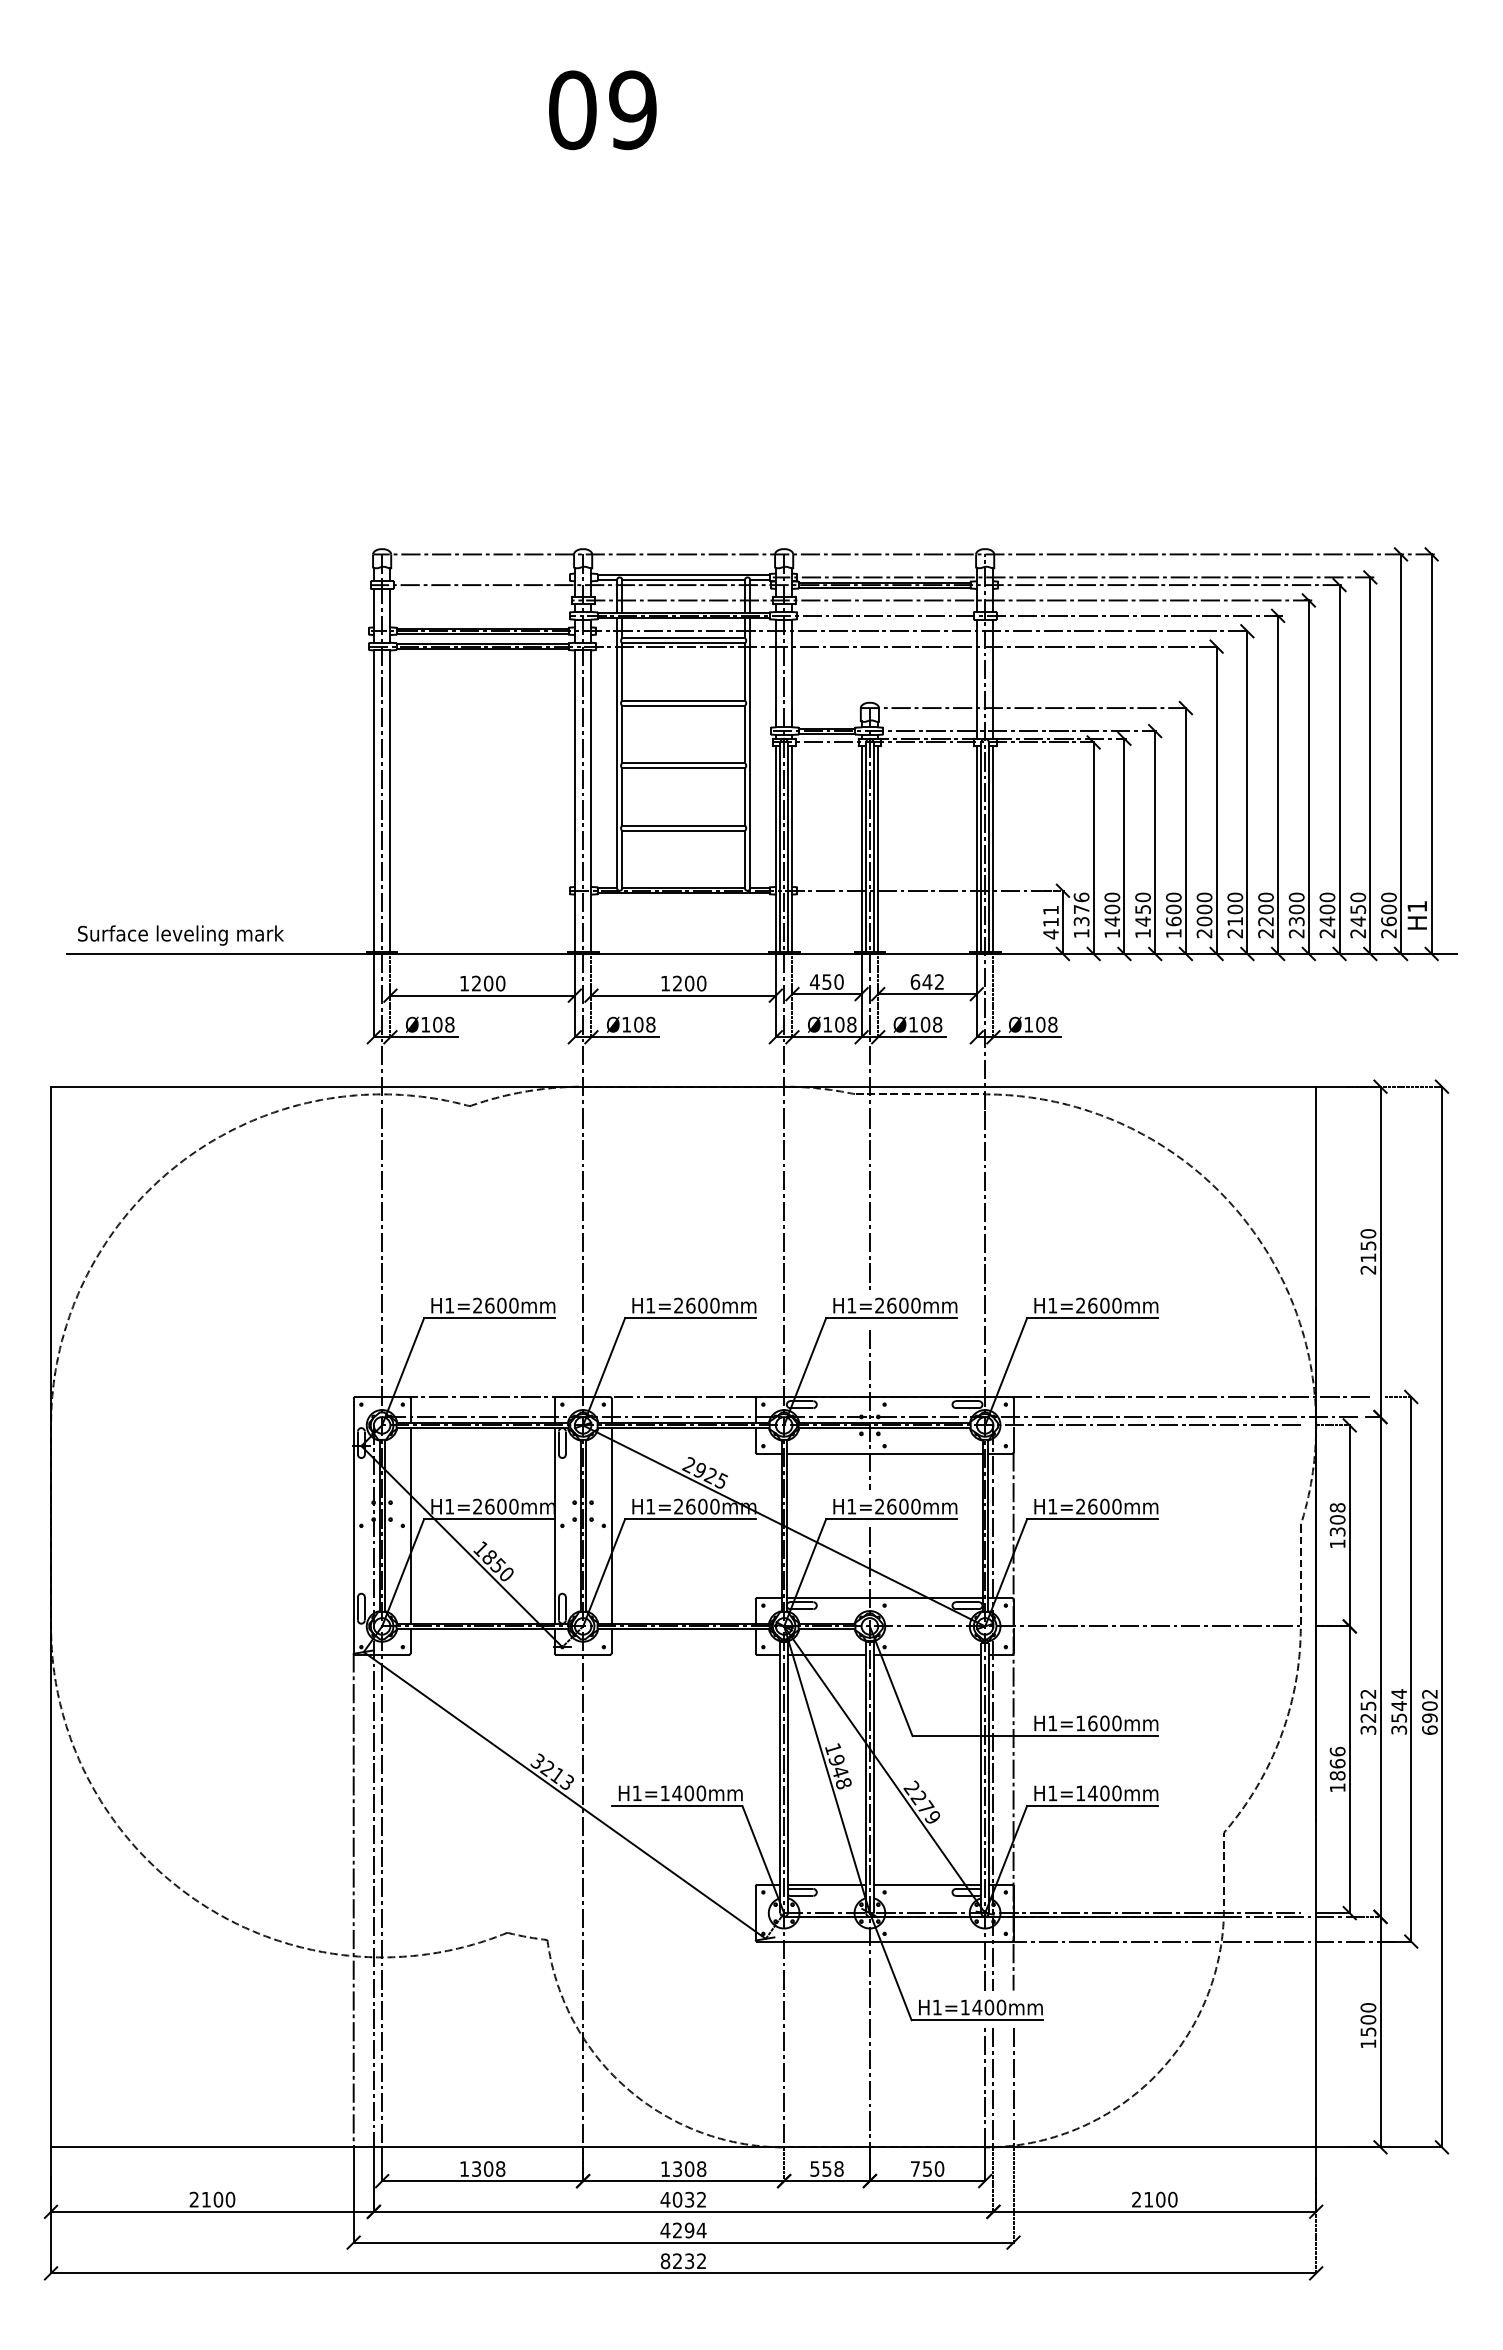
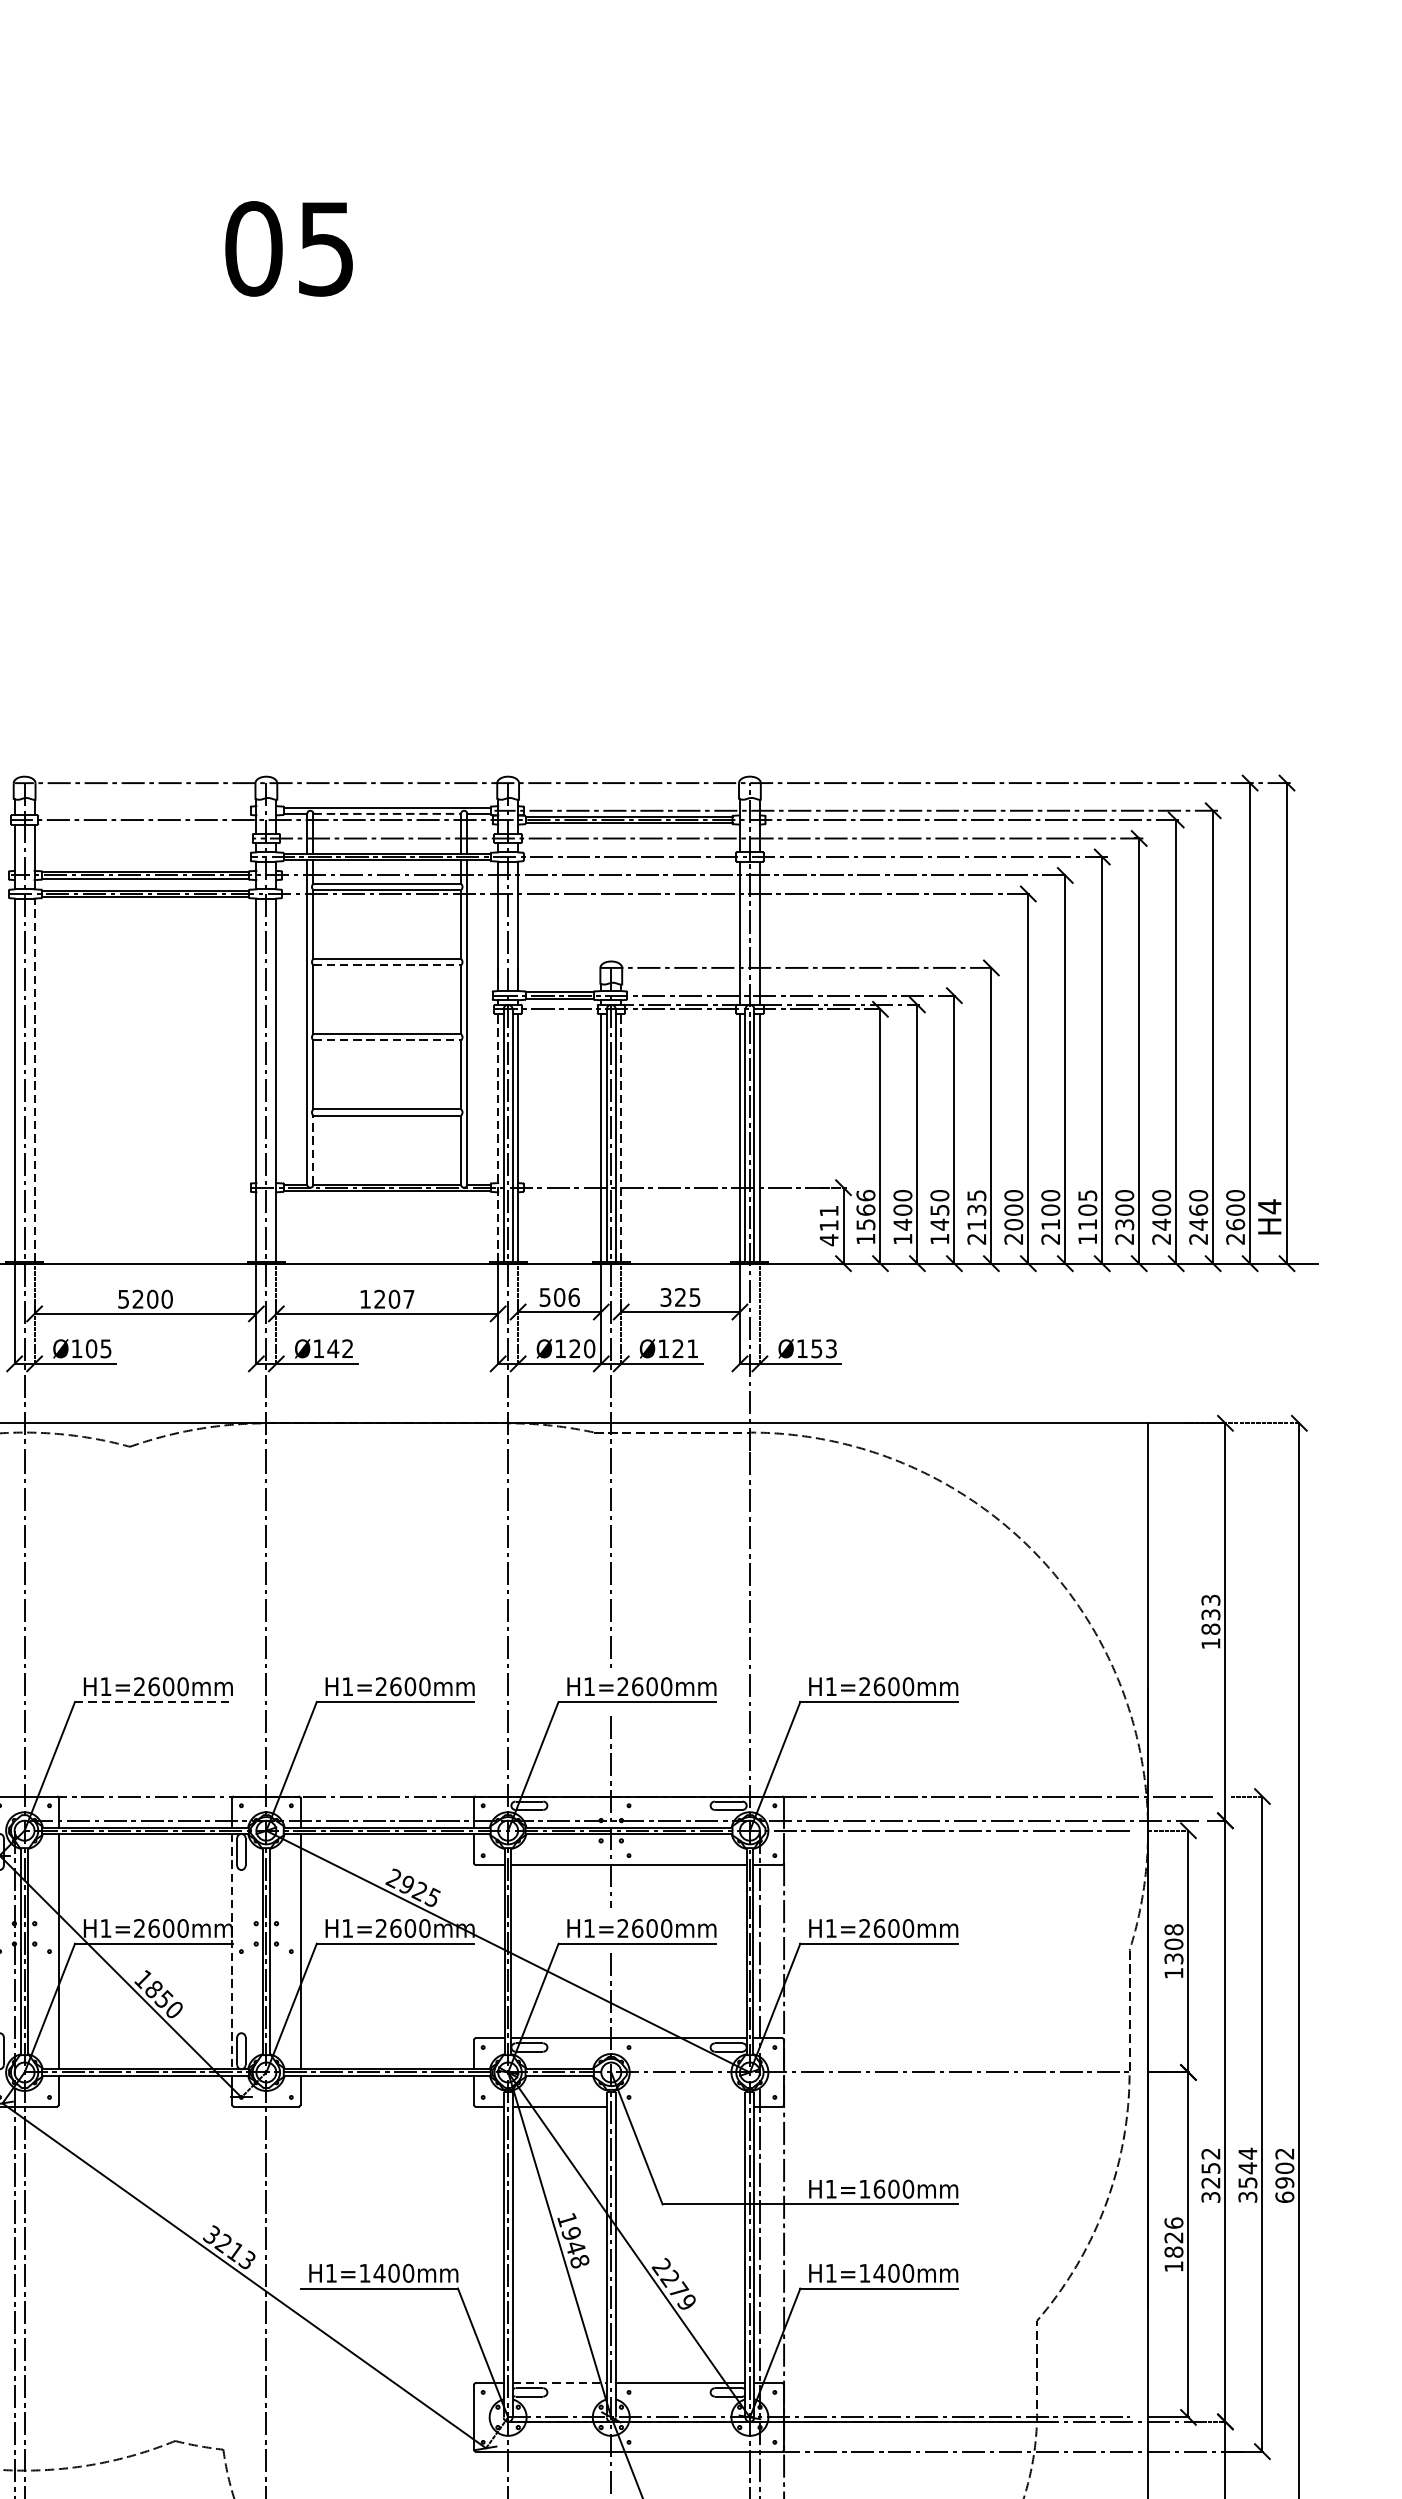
text: (632, 109) -> (325, 247), 09 -> 05
line: (684, 580) -> (388, 814), solid -> dashed
line: (684, 705) -> (388, 964), solid -> dashed
line: (684, 768) -> (388, 1040), solid -> dashed
line: (390, 801) -> (34, 1080), solid -> dashed
line: (775, 848) -> (497, 1136), solid -> dashed
line: (878, 848) -> (621, 1136), solid -> dashed
line: (622, 859) -> (313, 1150), solid -> dashed
text: (1416, 906) -> (1268, 1206), H1 -> H4
text: (1358, 909) -> (1198, 1210), 2450 -> 2460
text: (1081, 914) -> (865, 1216), 1376 -> 1566
text: (1173, 915) -> (976, 1217), 1600 -> 2135
text: (1265, 915) -> (1087, 1217), 2200 -> 1105
text: (826, 981) -> (559, 1296), 450 -> 506
text: (926, 981) -> (679, 1296), 642 -> 325
text: (464, 983) -> (123, 1299), 1200 -> 5200
text: (701, 983) -> (408, 1299), 1200 -> 1207
text: (449, 1024) -> (105, 1348), Ø108 -> Ø105
text: (644, 1024) -> (340, 1348), Ø108 -> Ø142
text: (845, 1024) -> (581, 1348), Ø108 -> Ø120
text: (931, 1024) -> (685, 1348), Ø108 -> Ø121
text: (1046, 1024) -> (823, 1348), Ø108 -> Ø153
text: (1368, 1251) -> (1211, 1621), 2150 -> 1833
line: (490, 1318) -> (154, 1702), solid -> dashed
line: (554, 1525) -> (231, 1951), solid -> dashed
line: (927, 1654) -> (680, 2106), removed
text: (1337, 1763) -> (1173, 2237), 1866 -> 1826
line: (827, 1884) -> (560, 2382), solid -> dashed

